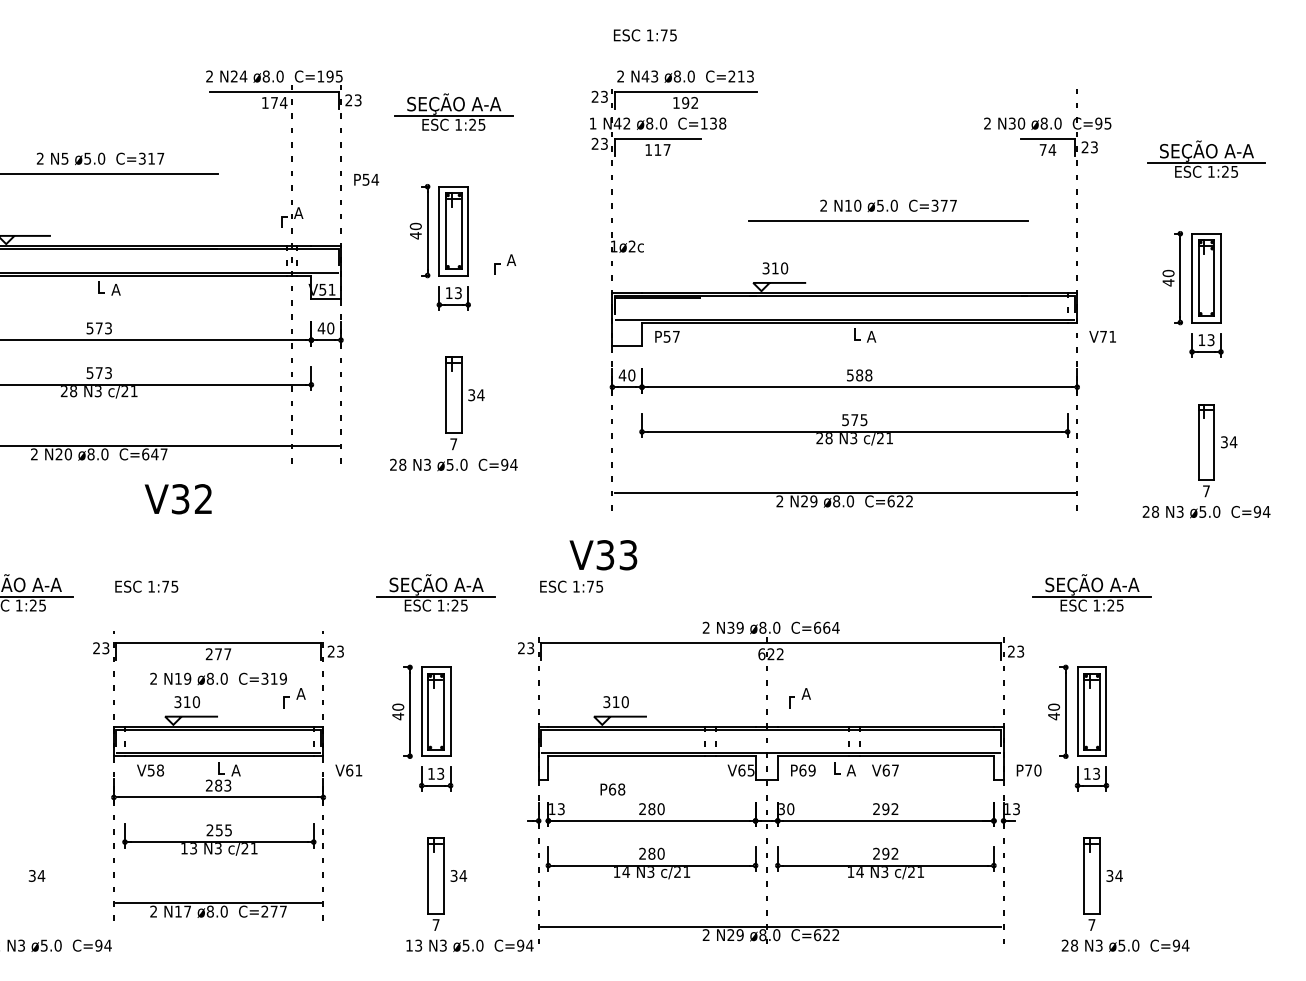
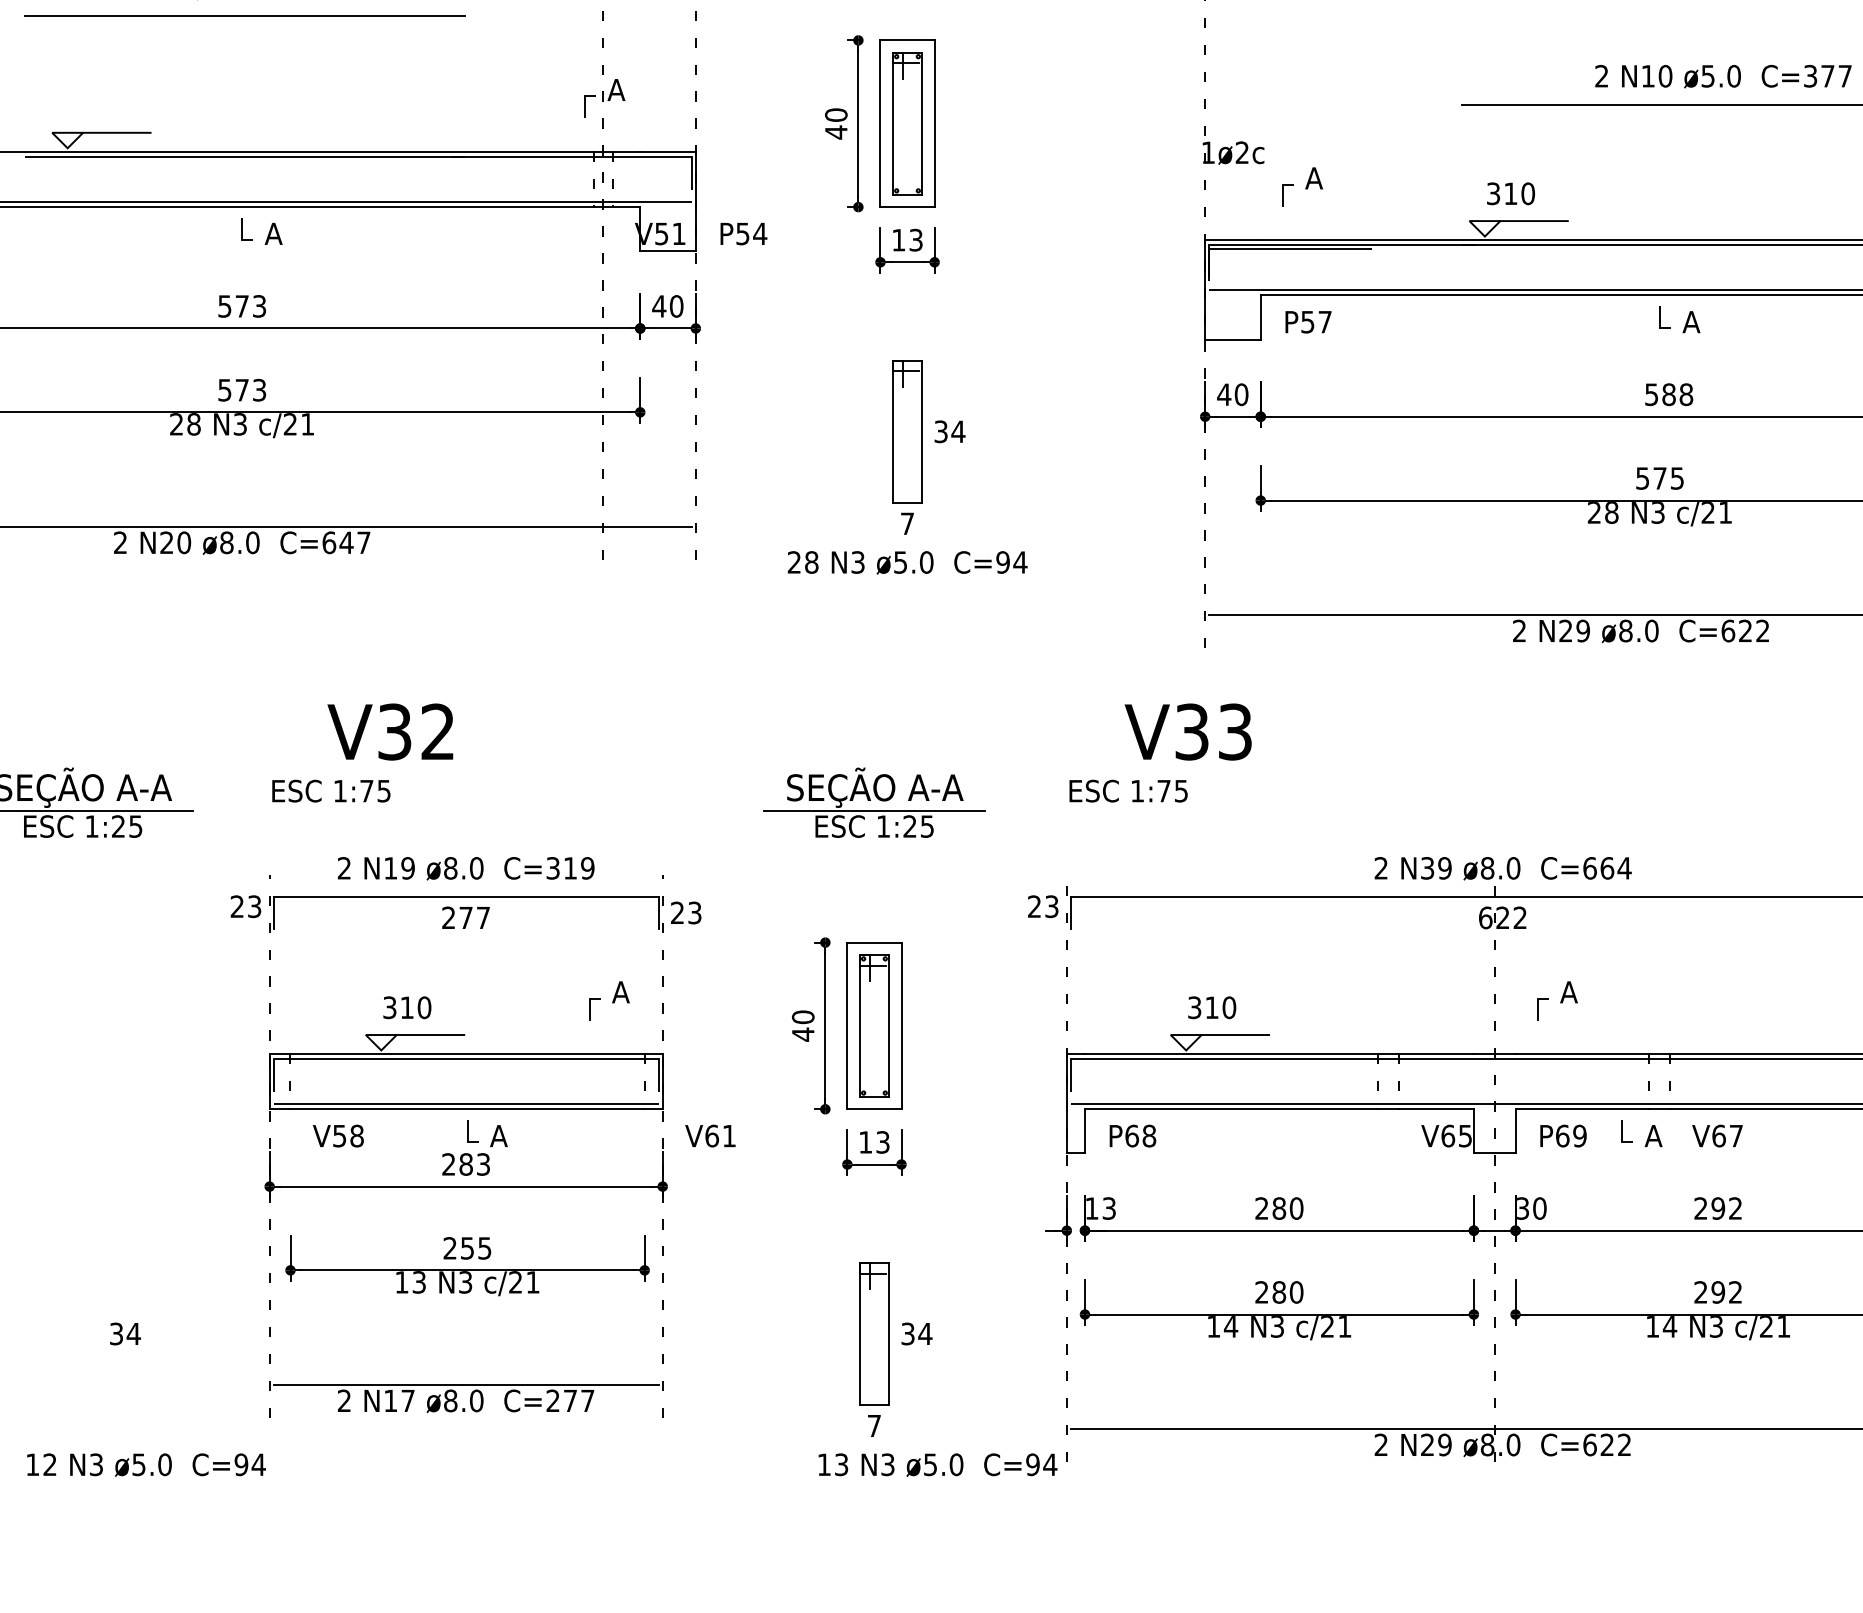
text: (366, 179) -> (743, 233), moved
part: (505, 264) -> (1302, 186), moved
text: (177, 499) -> (389, 732), moved
text: (218, 678) -> (465, 867), moved
text: (612, 789) -> (1132, 1136), moved

